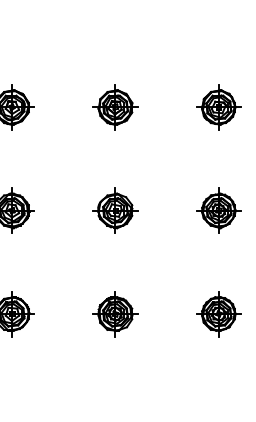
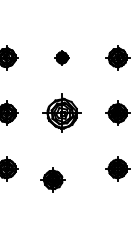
part: (114, 106) -> (61, 57), size x0.6
part: (114, 209) -> (61, 112), size x1.6
part: (114, 313) -> (52, 179), moved

